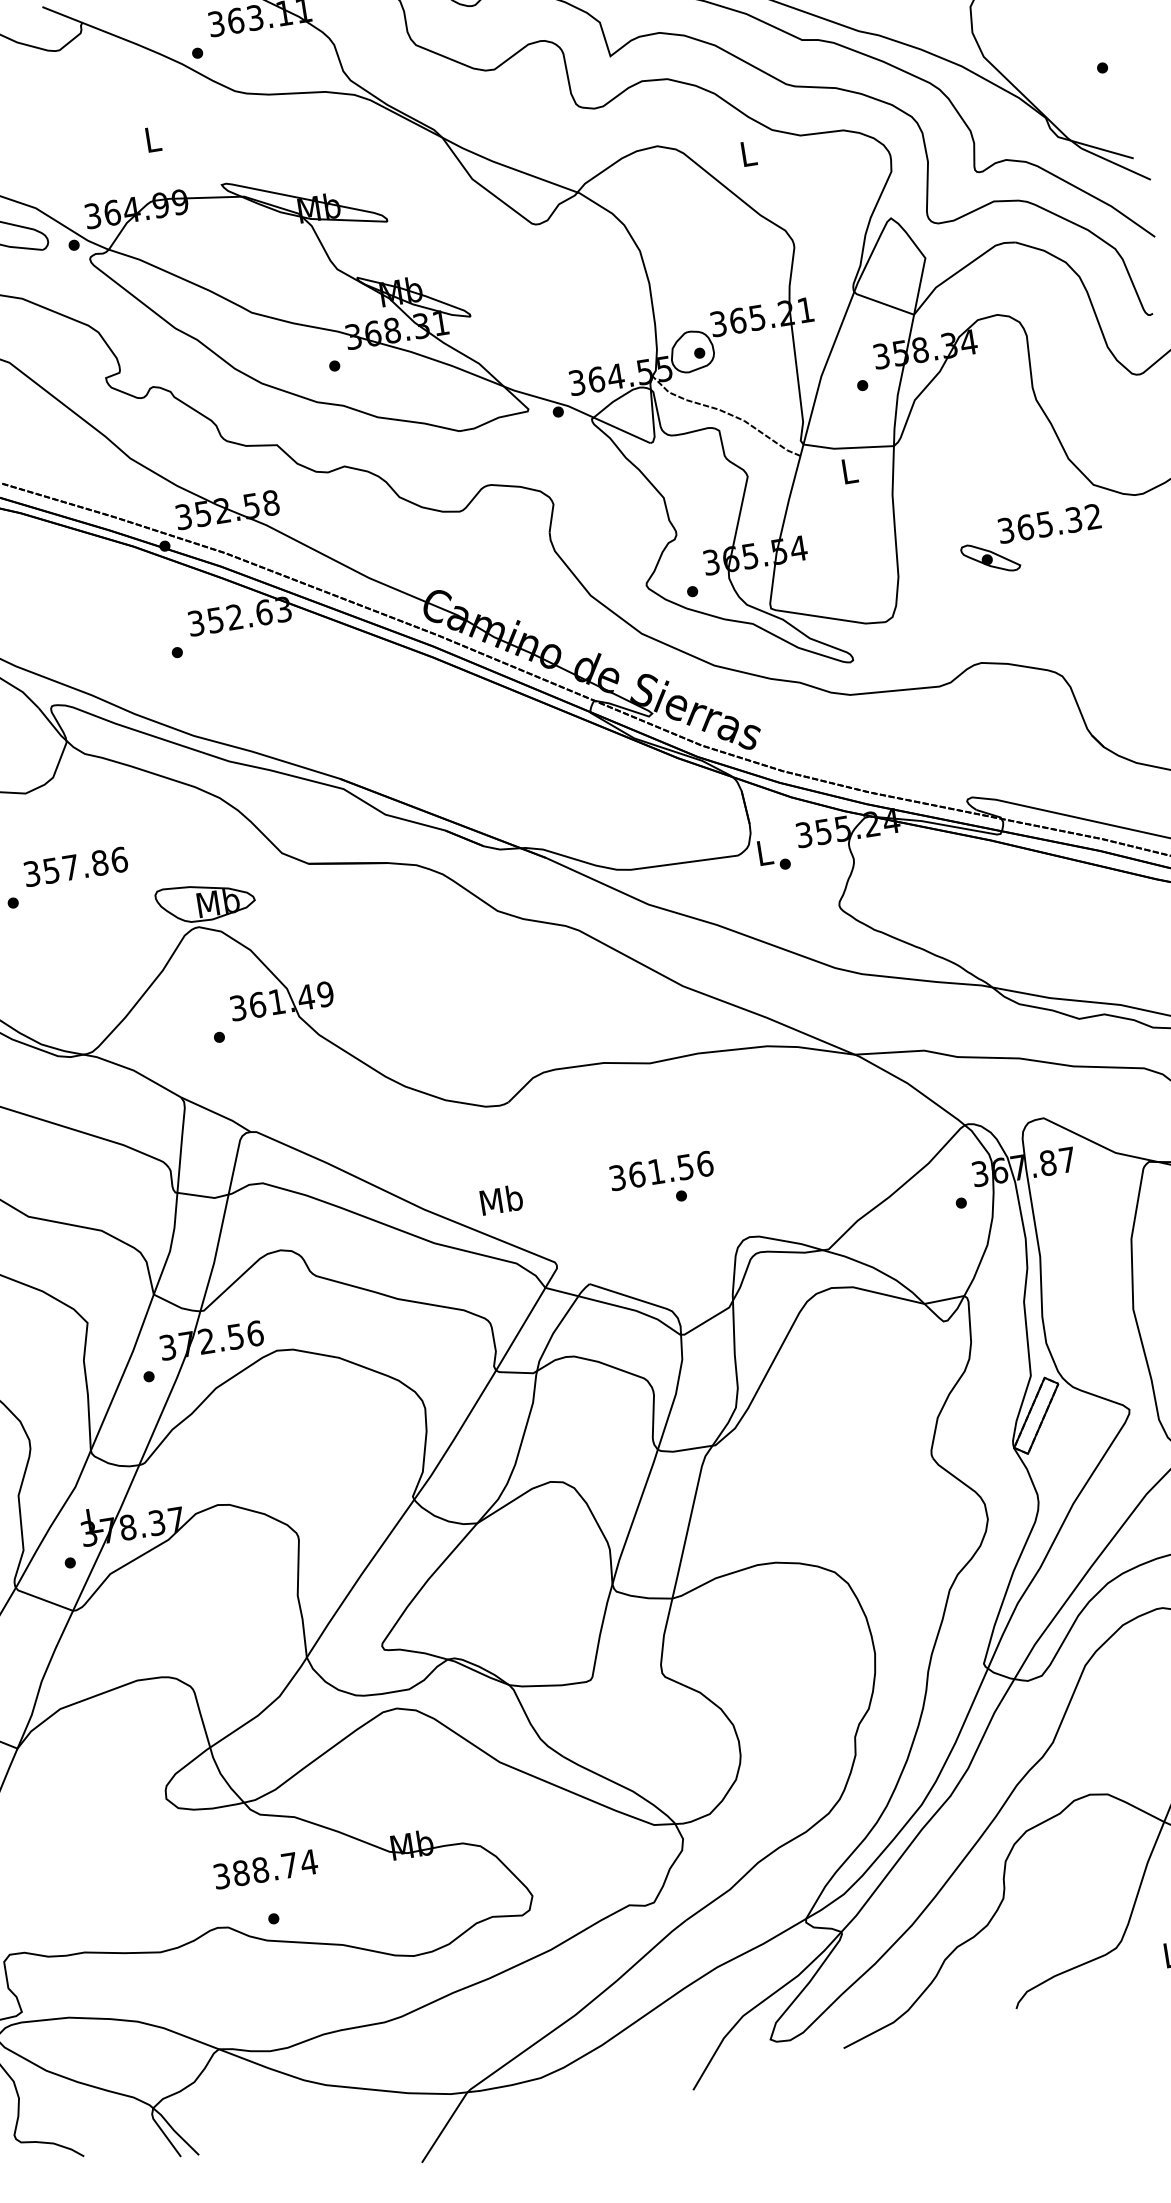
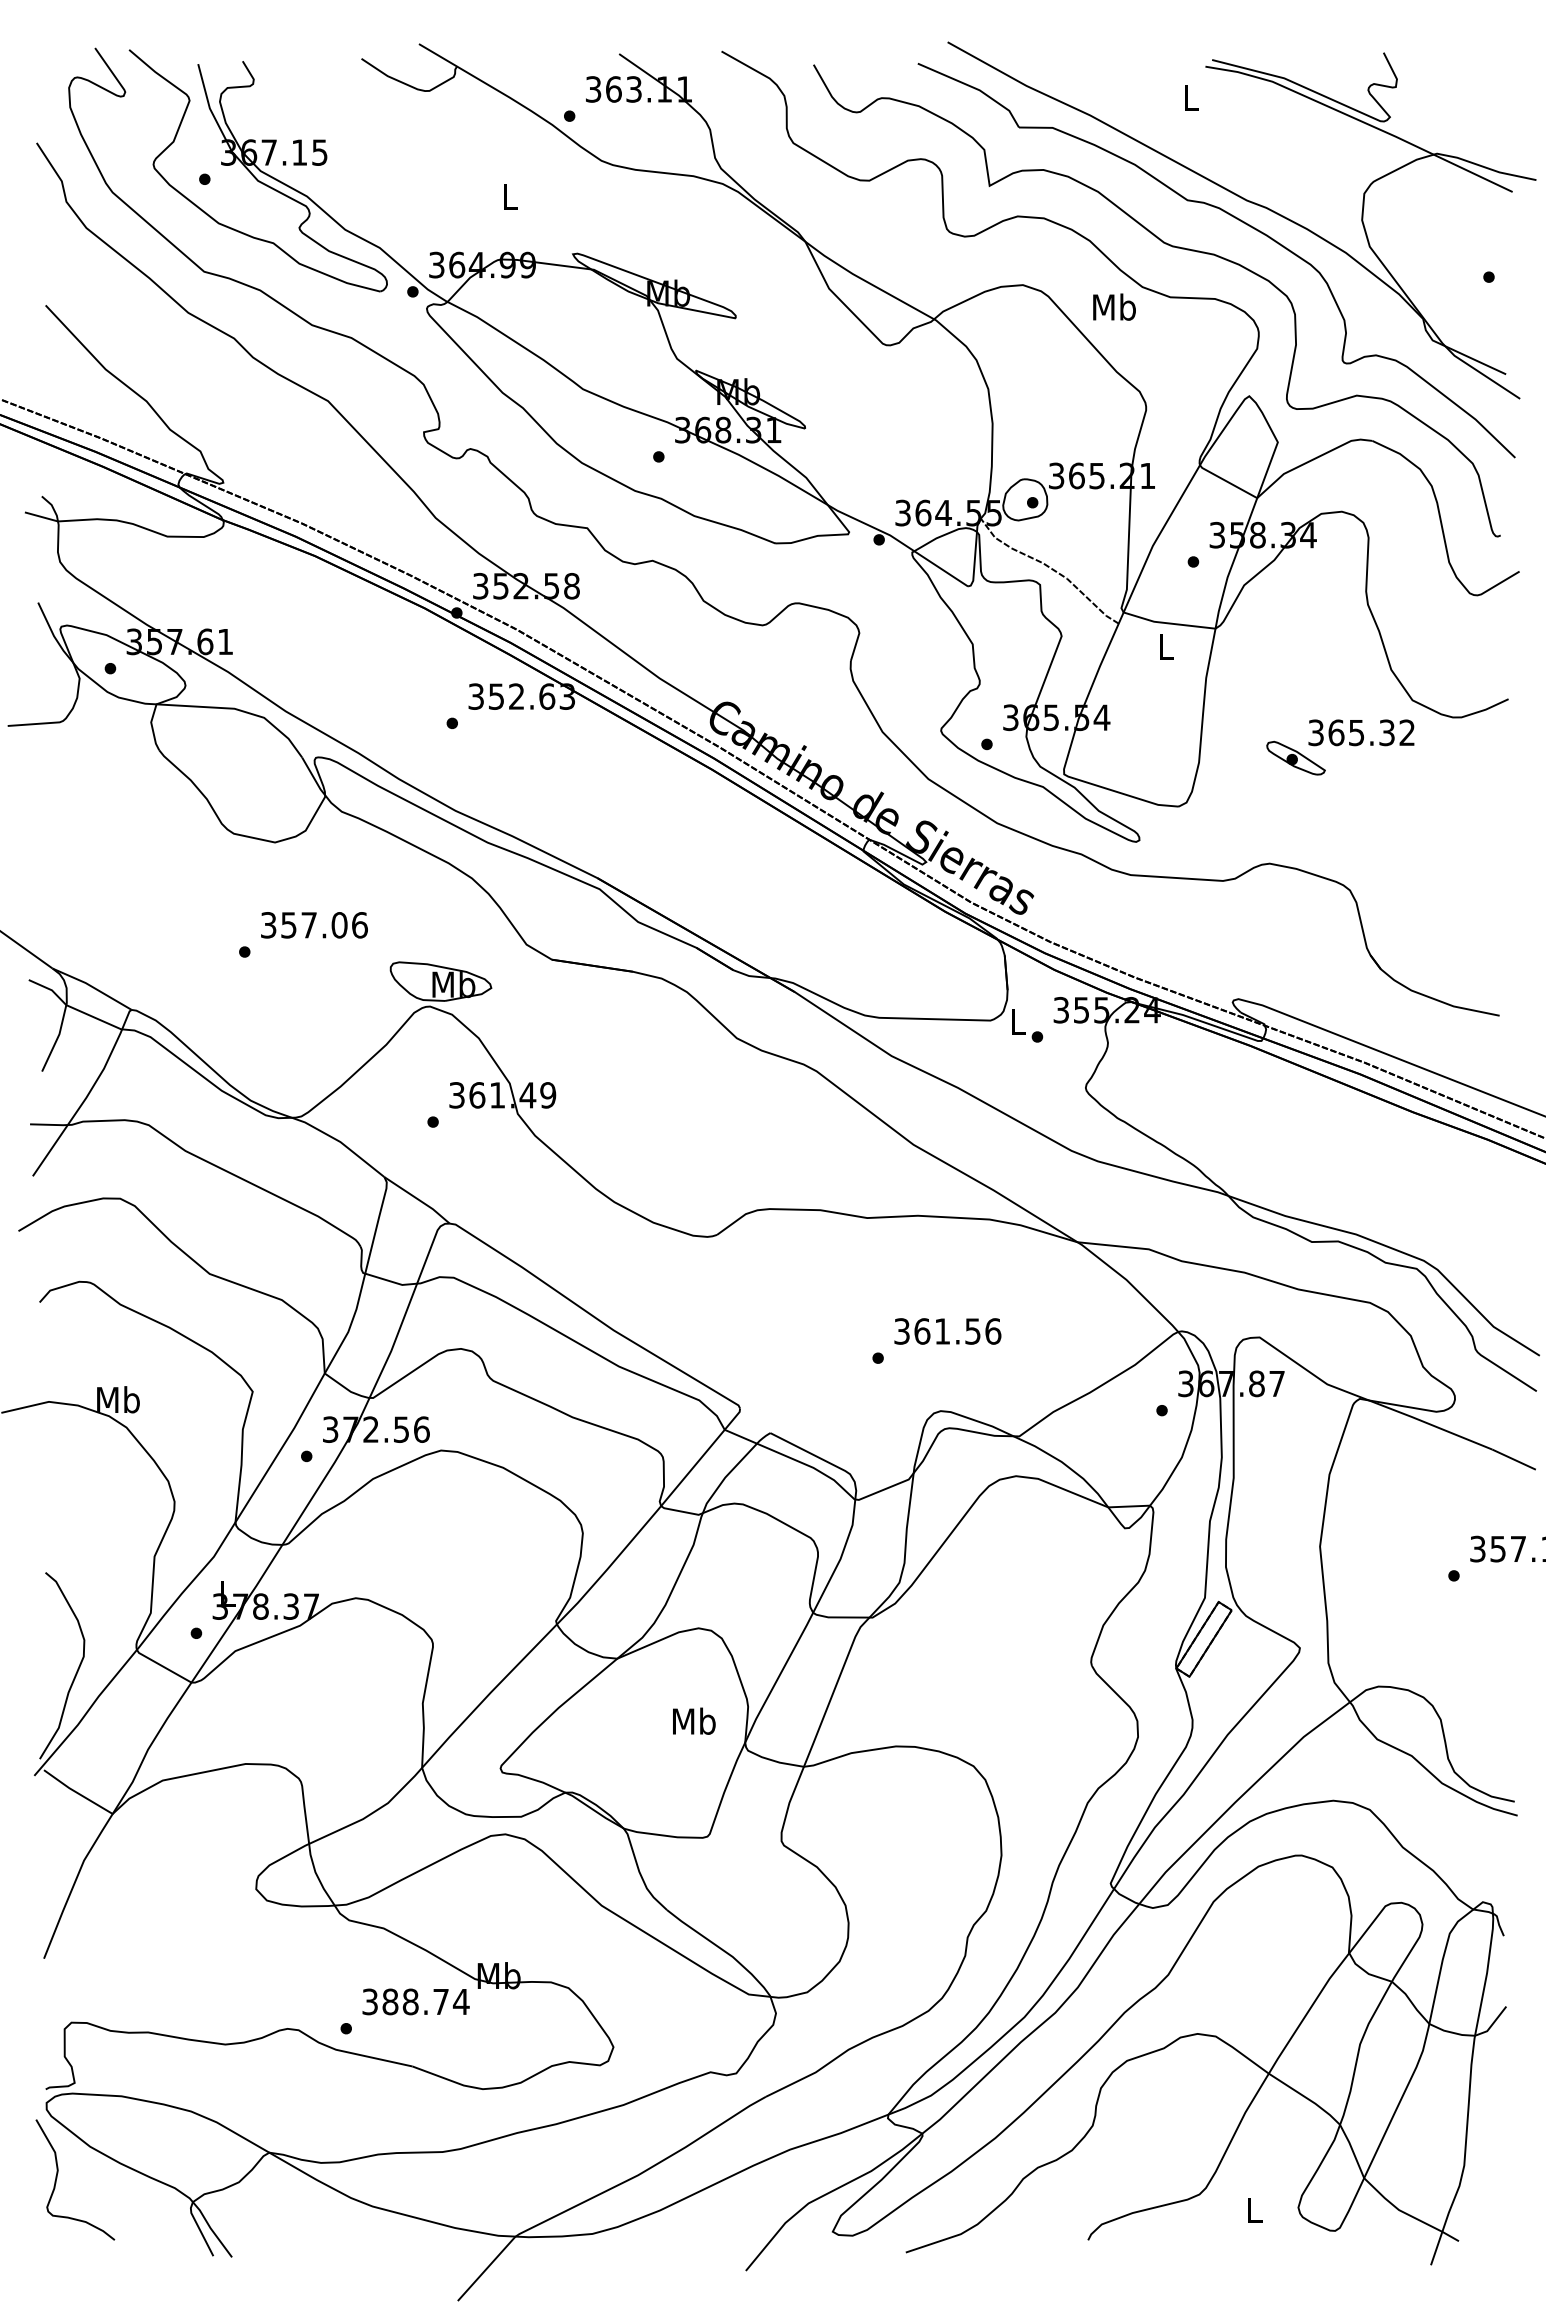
text: (748, 152) -> (1114, 306), L -> Mb
text: (99, 863) -> (339, 925), 357.86 -> 357.06
text: (661, 1171) -> (947, 1331), moved
text: (501, 1199) -> (694, 1720), moved
text: (265, 1868) -> (415, 2001), moved

